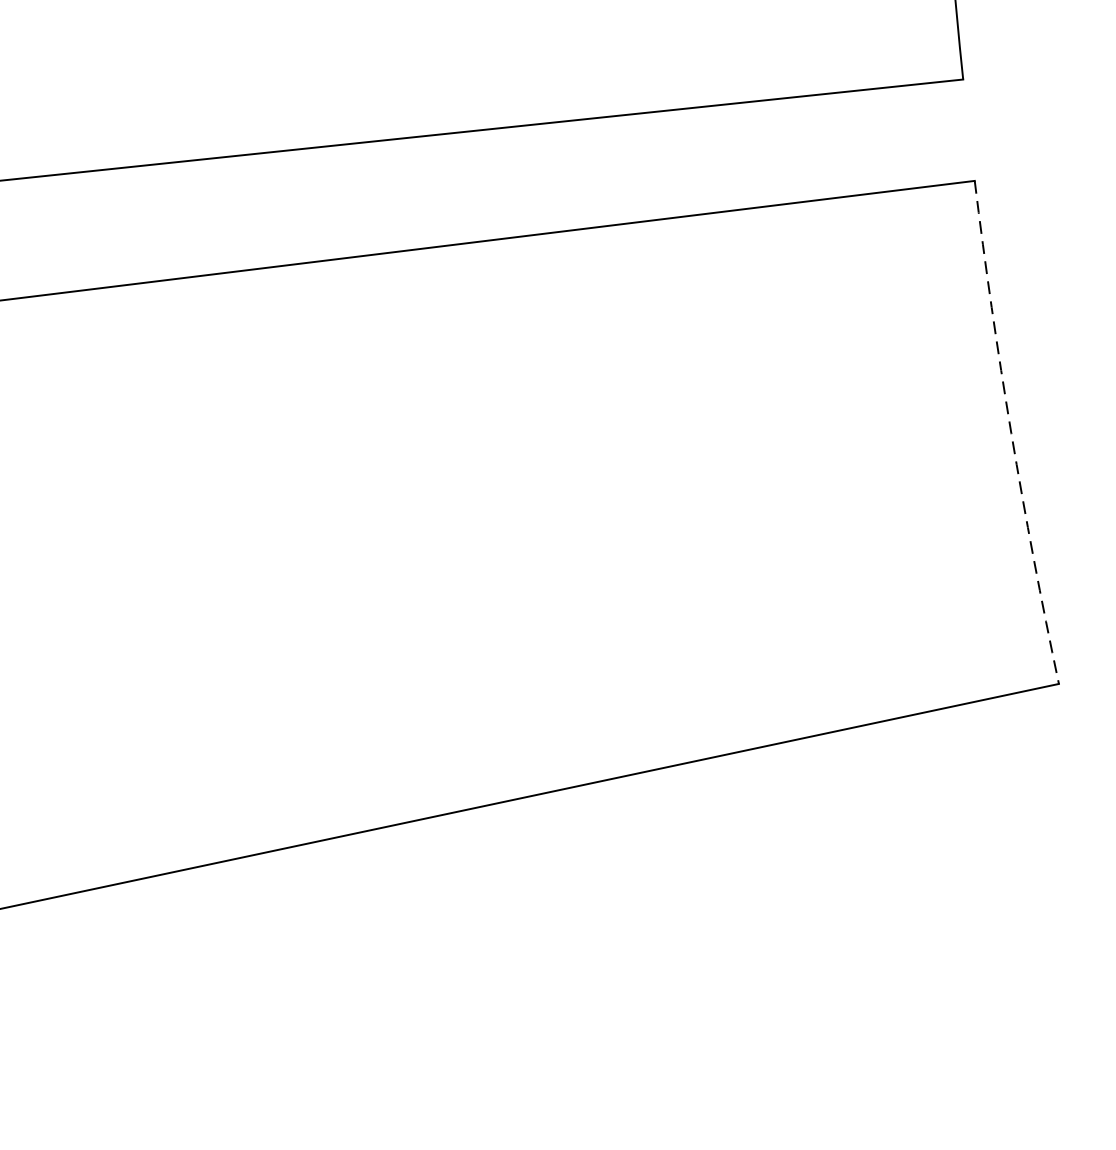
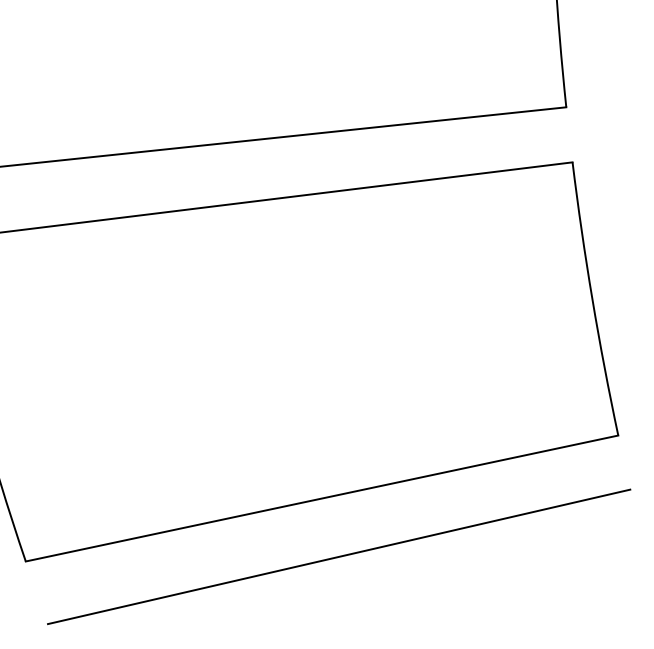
arc: (1011, 433) -> (592, 299), dashed -> solid
line: (543, 906) -> (338, 556), added

